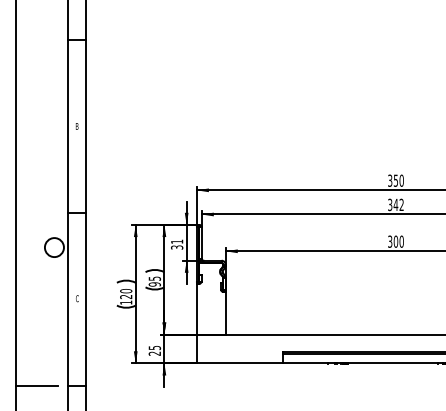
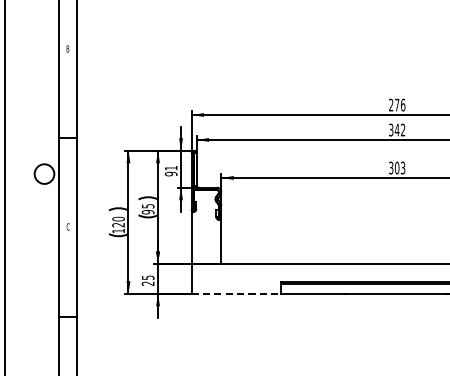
text: (395, 180) -> (396, 104), 350 -> 276
text: (401, 241) -> (402, 167), 300 -> 303
text: (176, 247) -> (170, 174), 31 -> 91
line: (240, 363) -> (236, 293), solid -> dashed
line: (36, 386) -> (25, 317), removed

